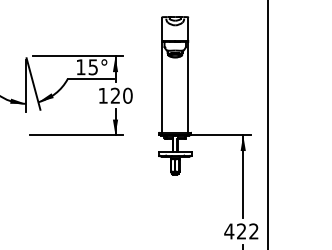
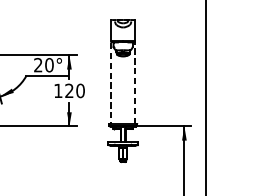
text: (87, 67) -> (44, 65), 15° -> 20°
line: (188, 86) -> (135, 82), solid -> dashed
line: (162, 87) -> (111, 83), solid -> dashed

